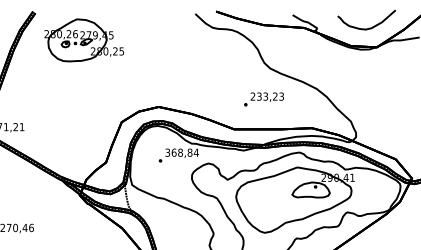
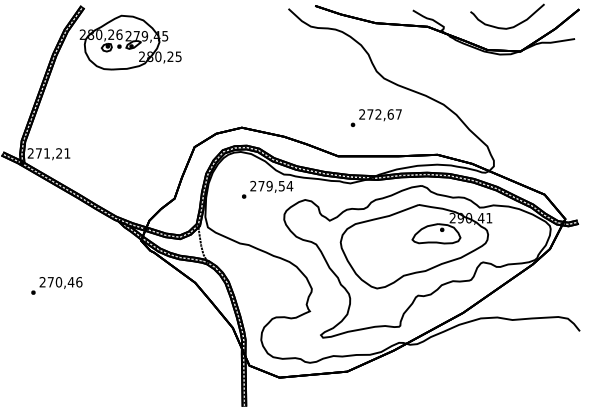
part: (84, 40) -> (130, 42), moved
text: (270, 96) -> (384, 114), 233,23 -> 272,67
text: (178, 152) -> (267, 185), 368,84 -> 279,54

